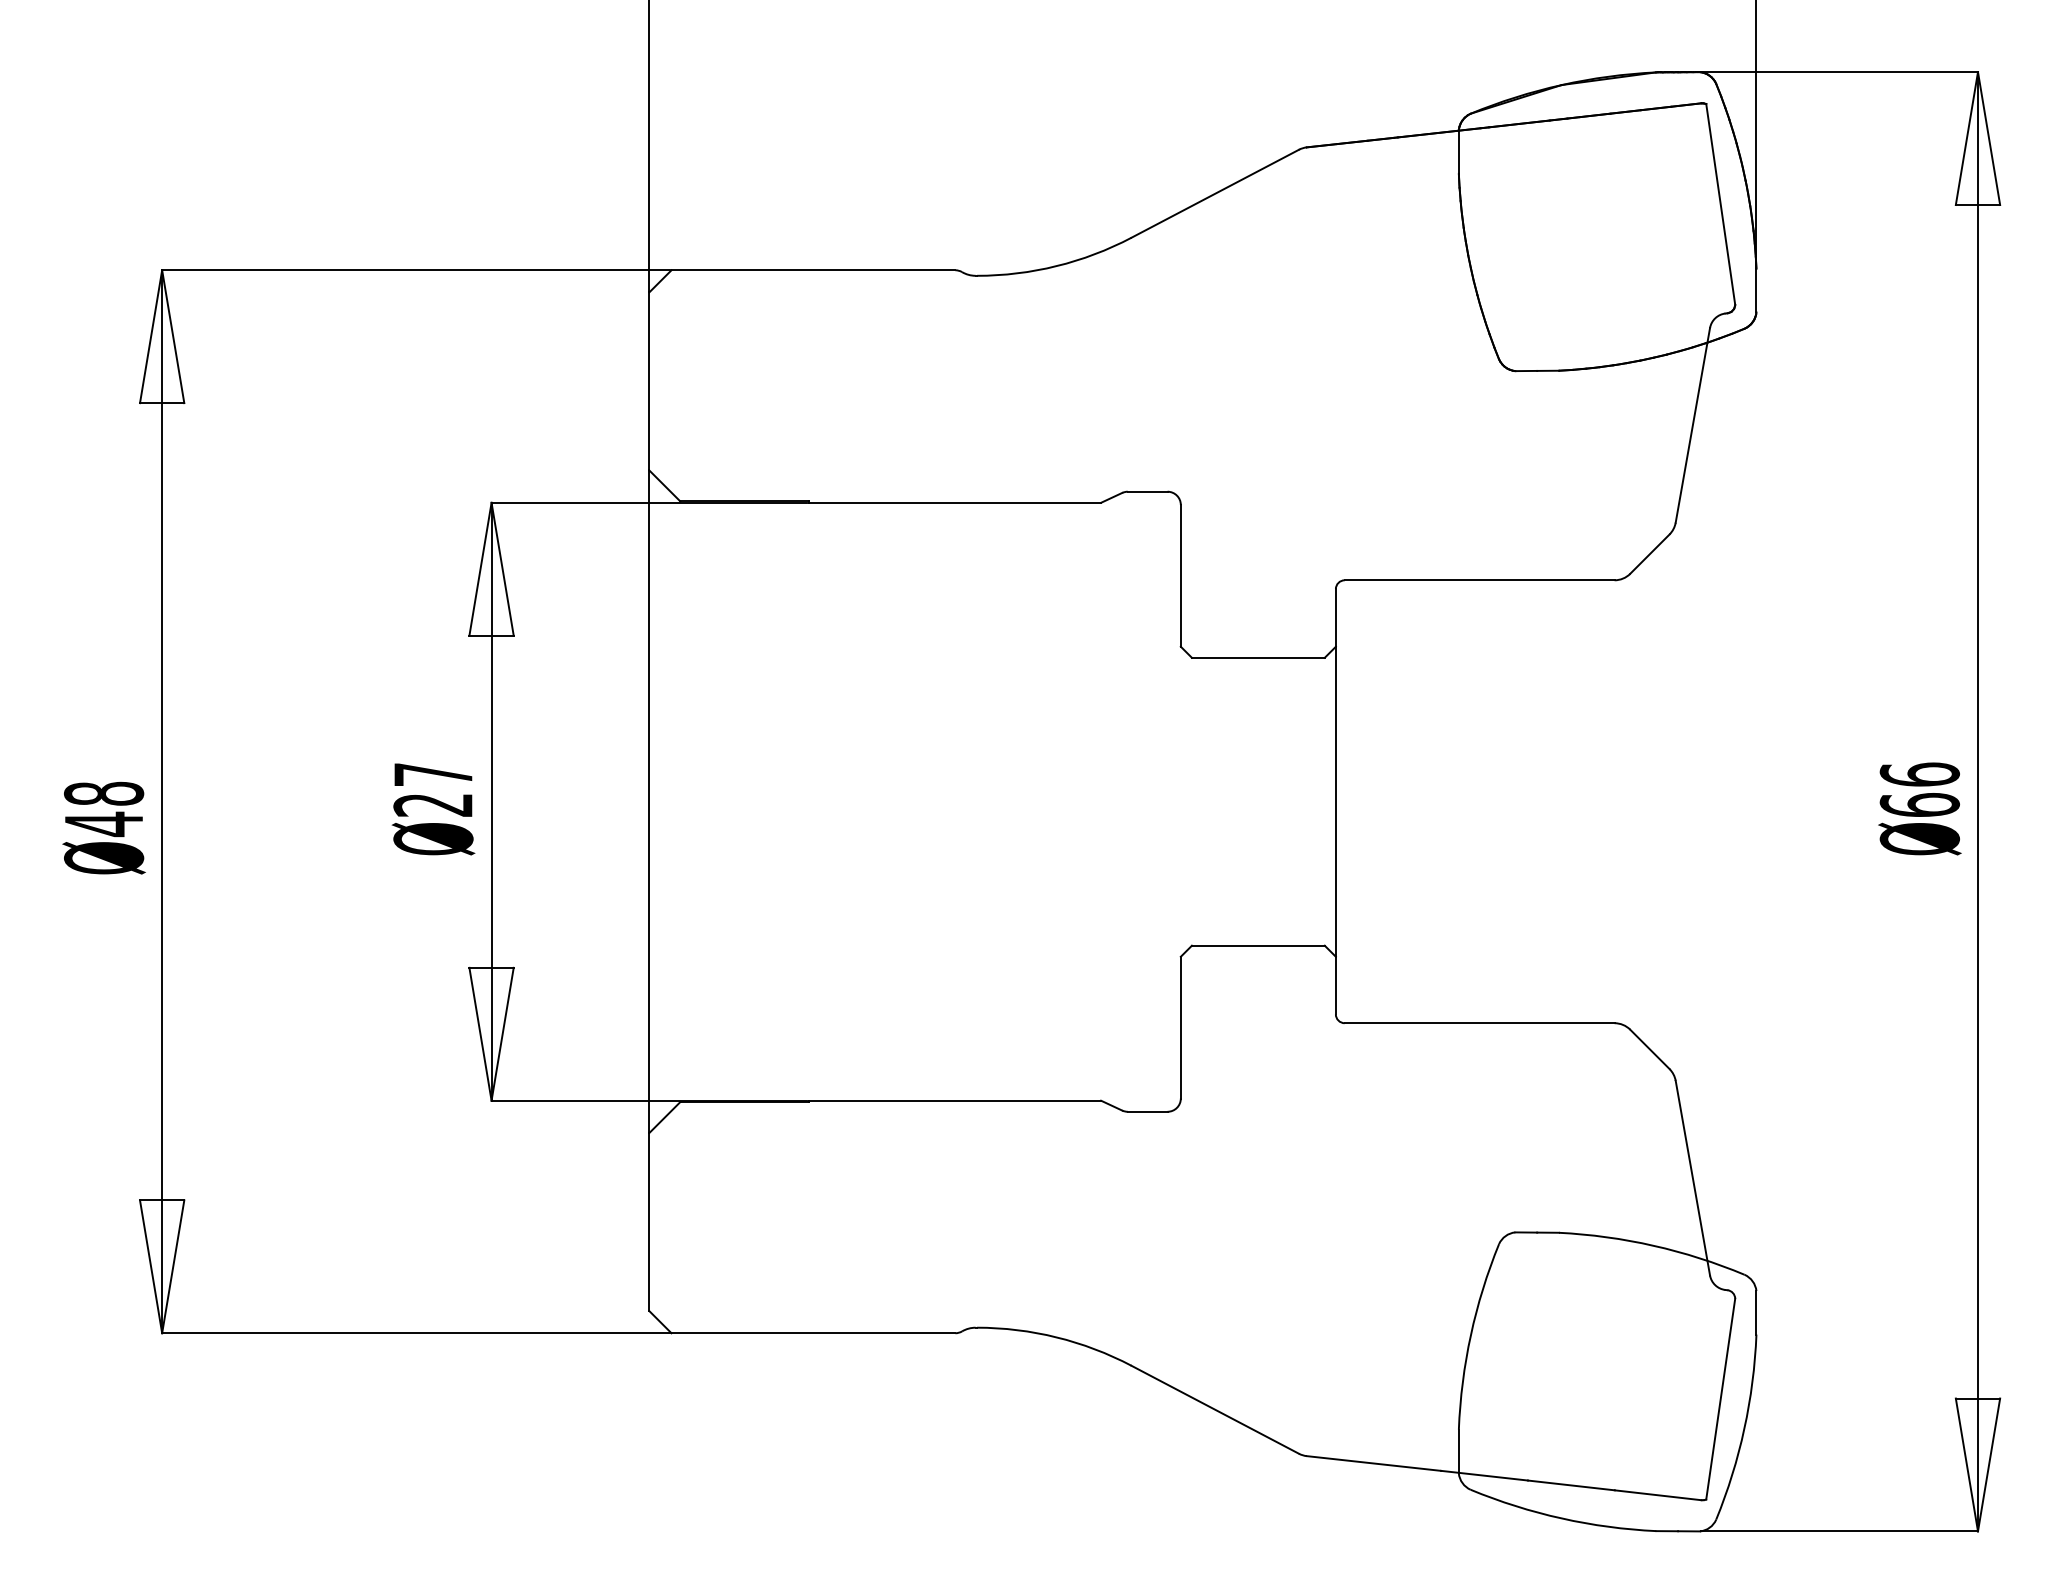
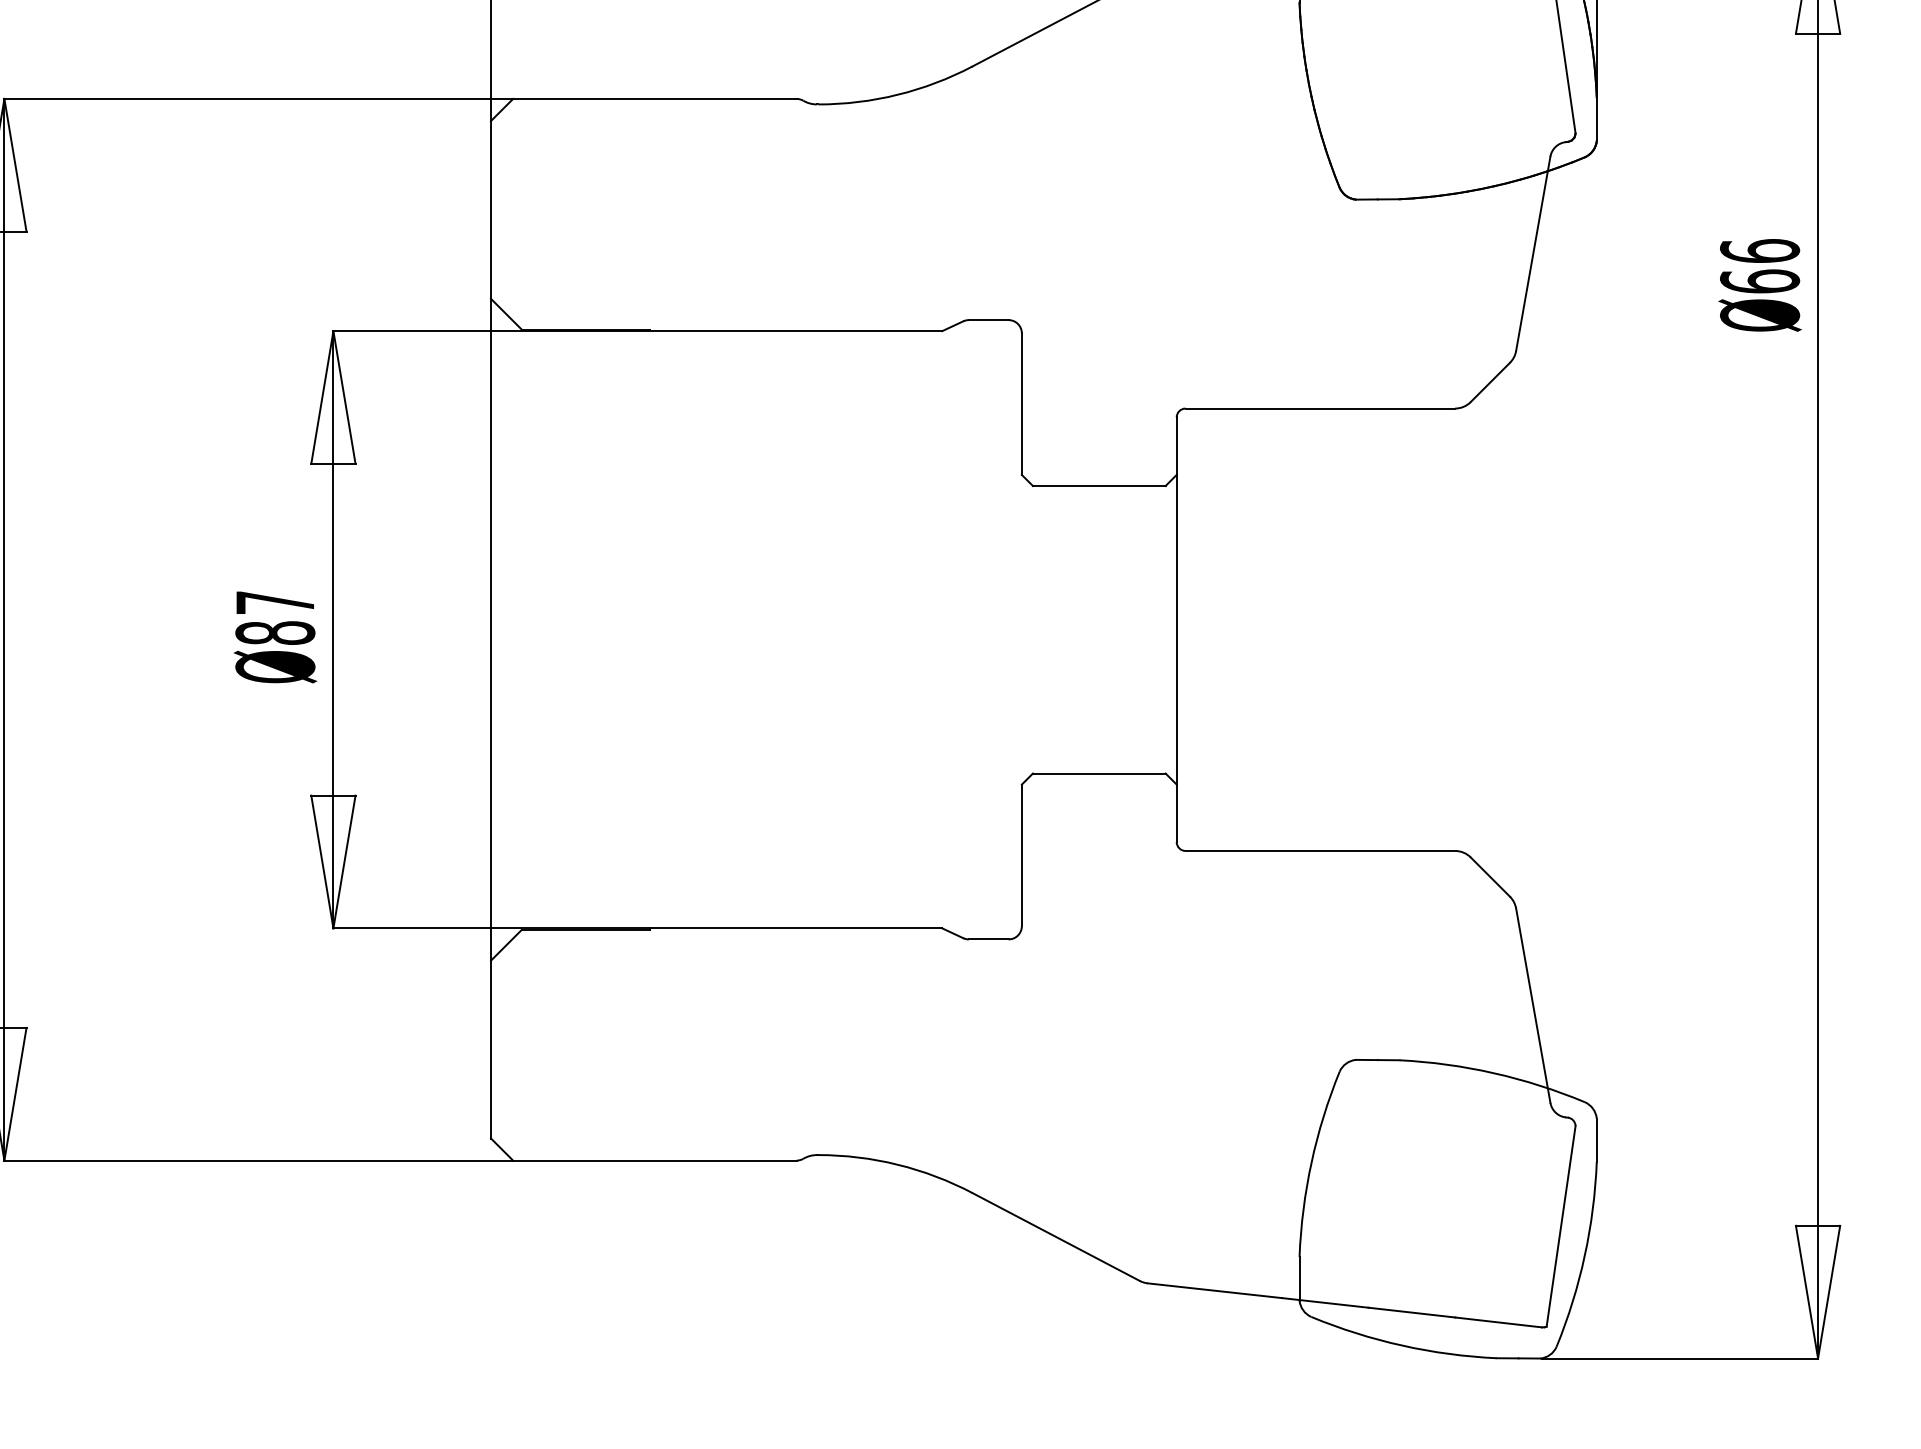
text: (433, 804) -> (275, 632), Ø27 -> Ø87
text: (1919, 808) -> (1759, 284), moved

